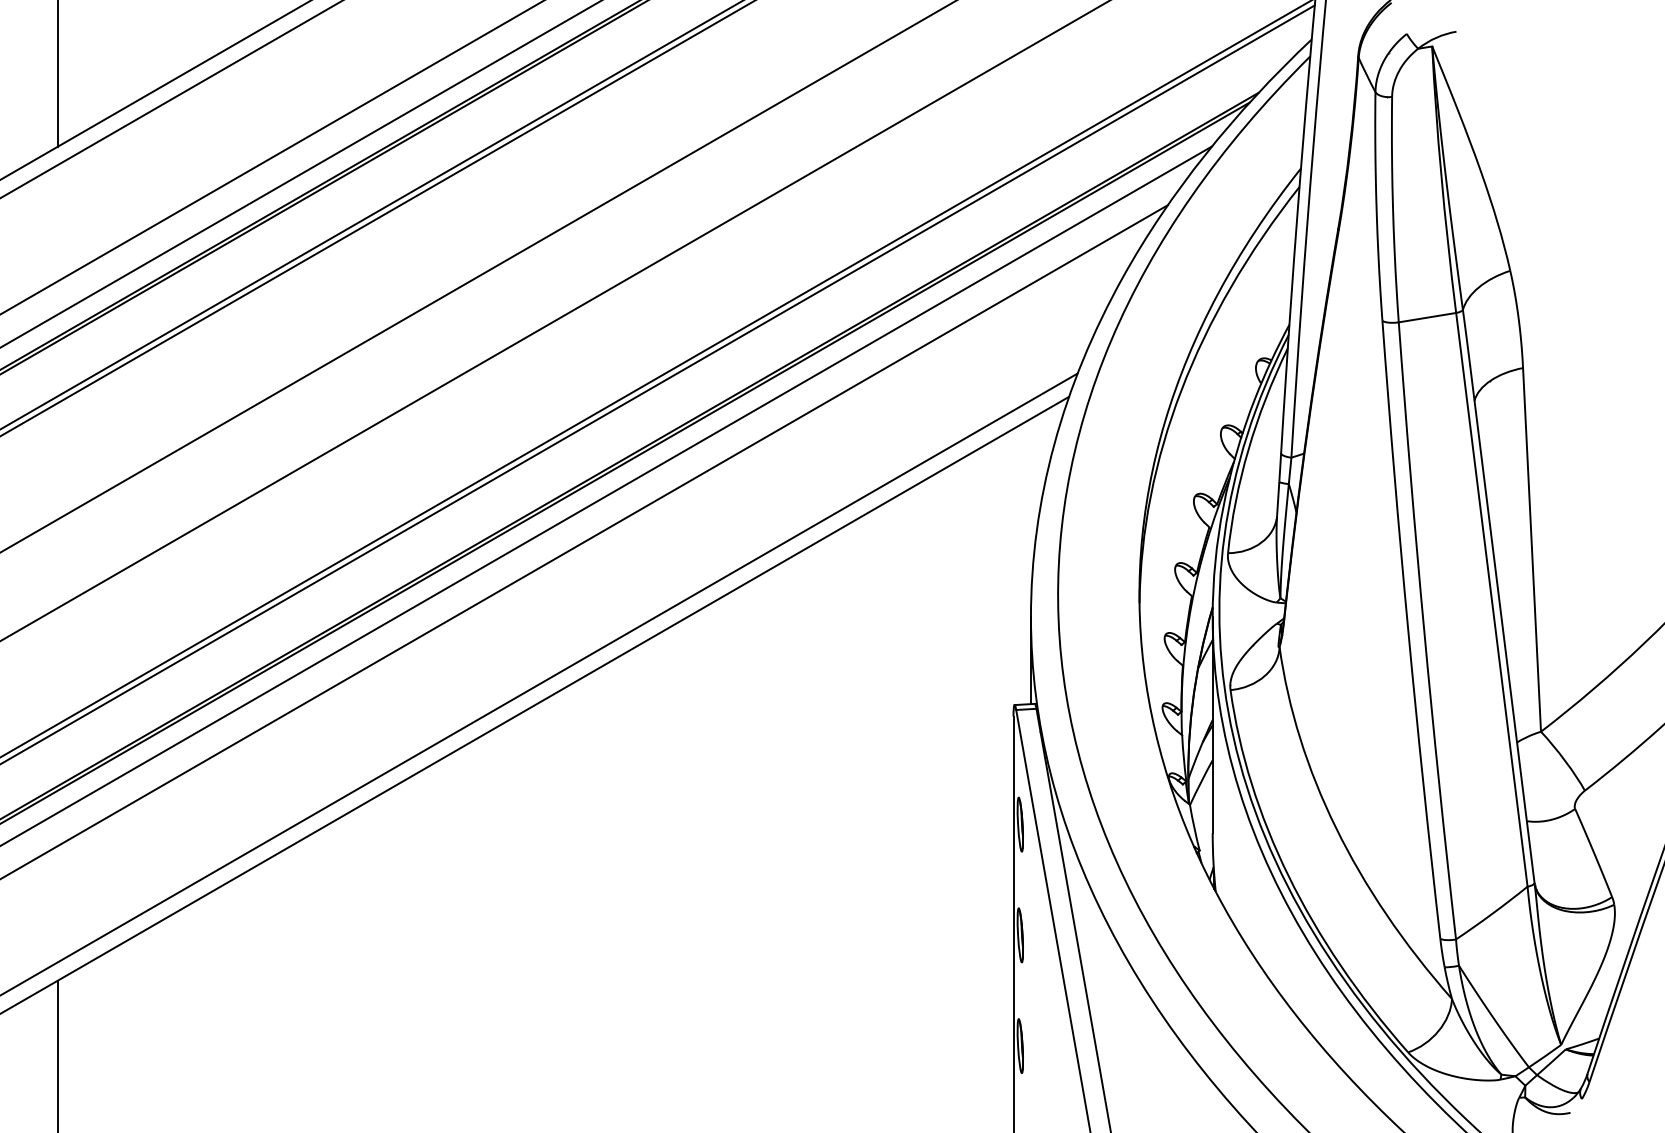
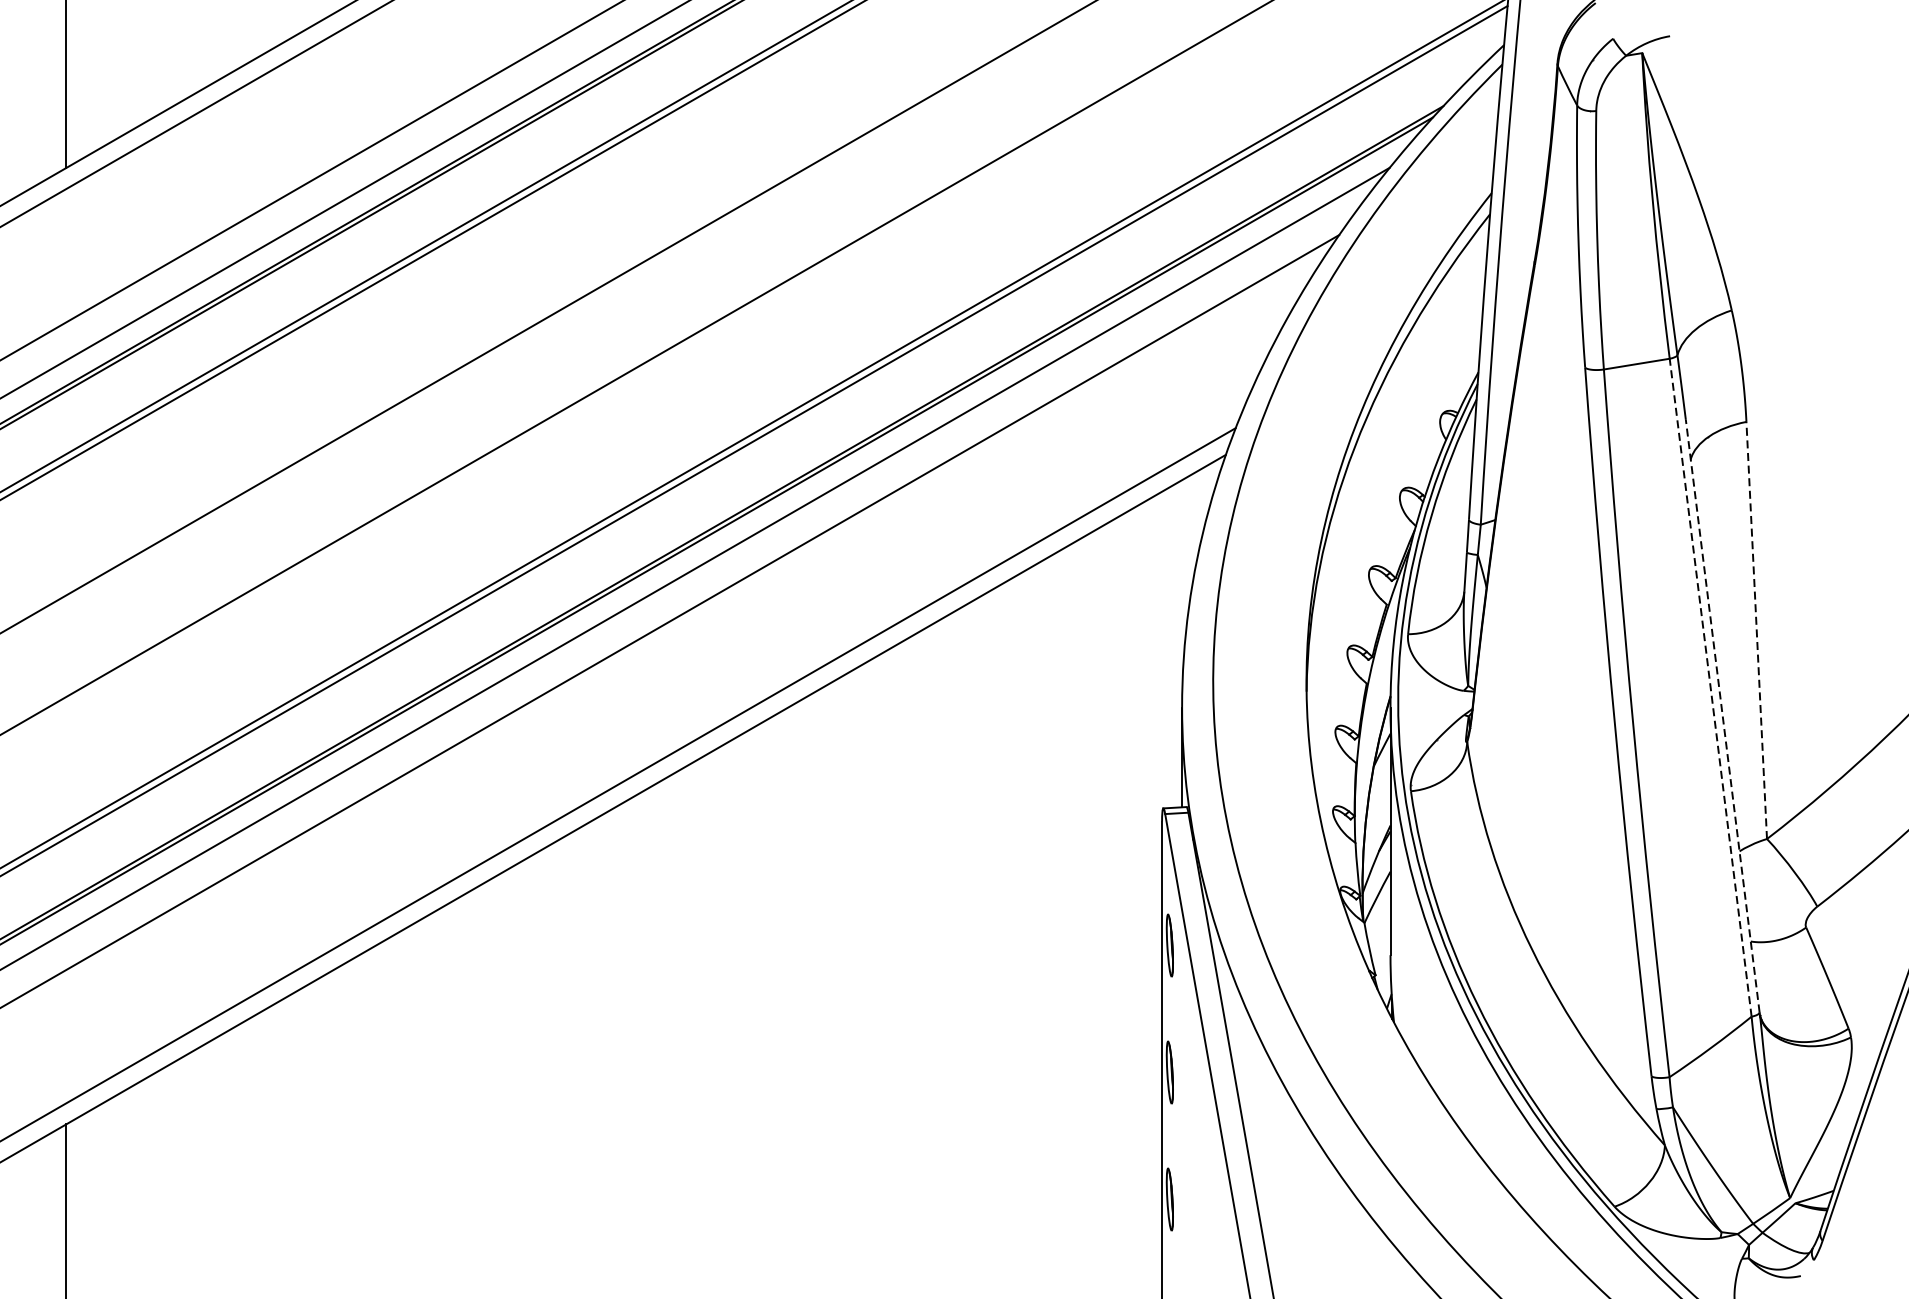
line: (1532, 549) -> (1757, 630), solid -> dashed
line: (1491, 599) -> (1710, 687), solid -> dashed
line: (1502, 624) -> (1722, 716), solid -> dashed

